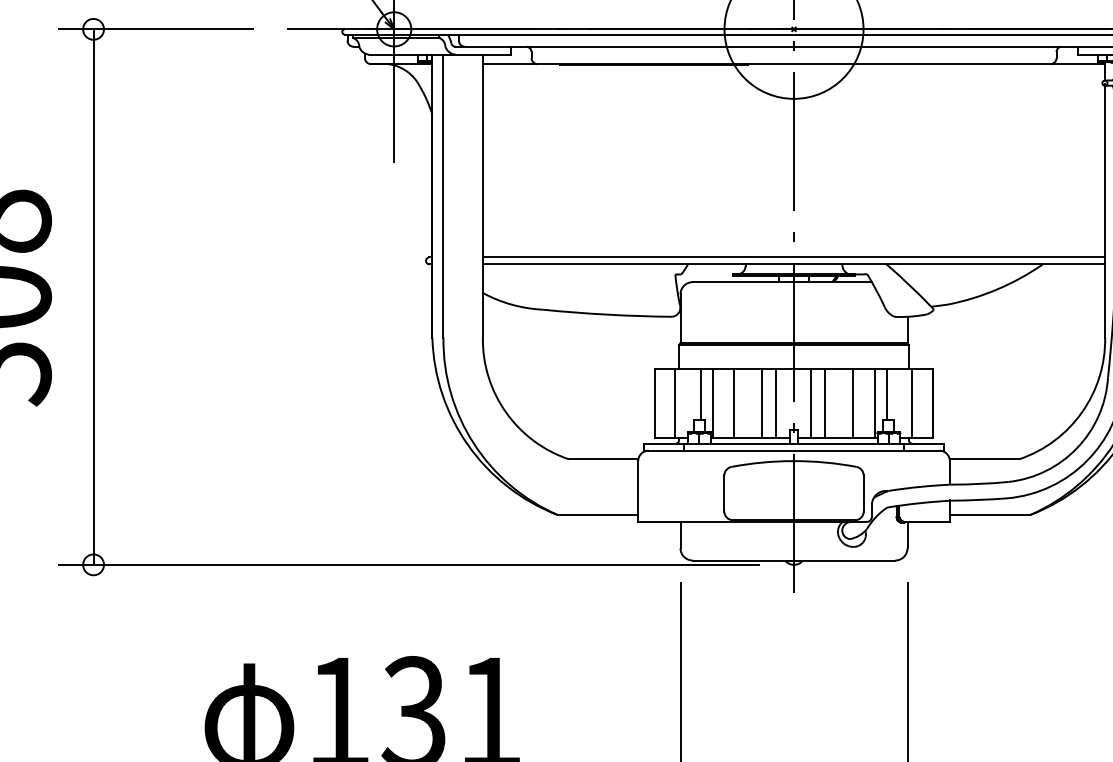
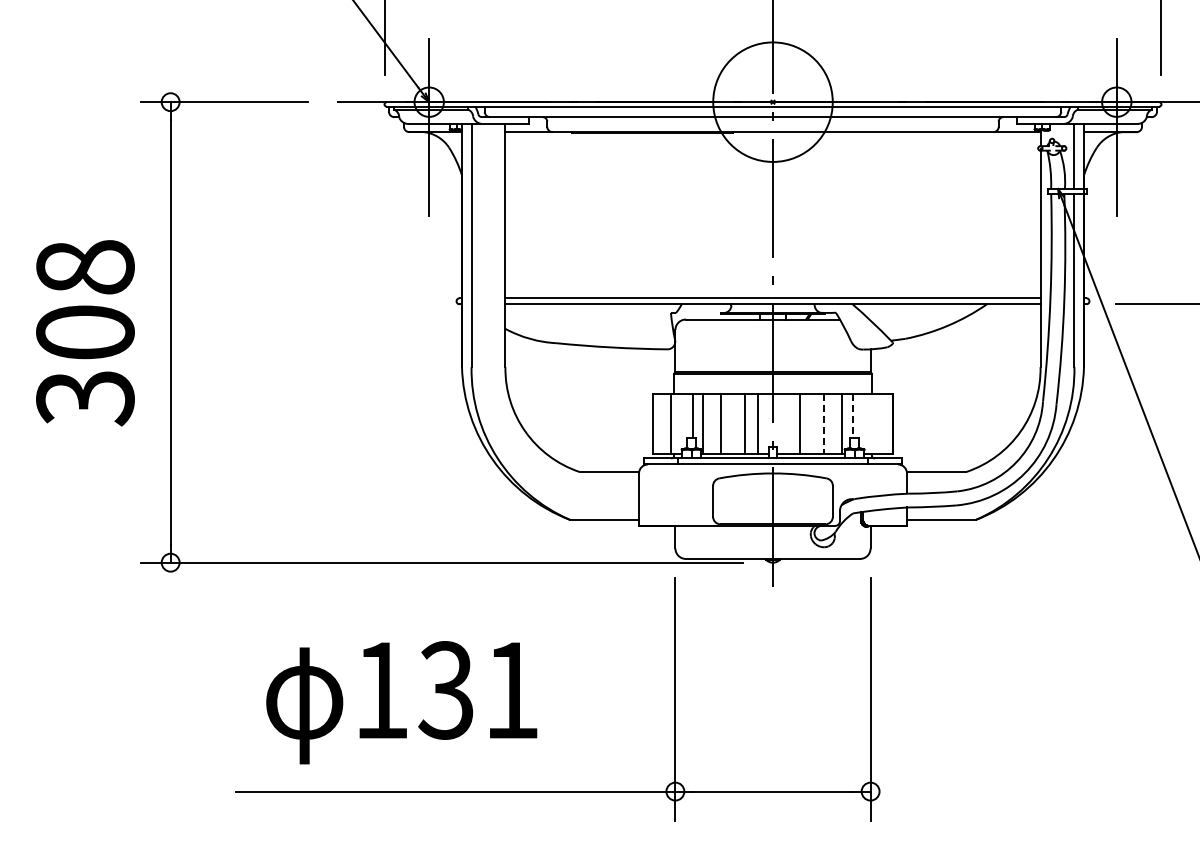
line: (886, 394) -> (852, 416), solid -> dashed
line: (810, 403) -> (787, 423), removed
line: (912, 403) -> (874, 423), removed
line: (853, 404) -> (824, 424), solid -> dashed

